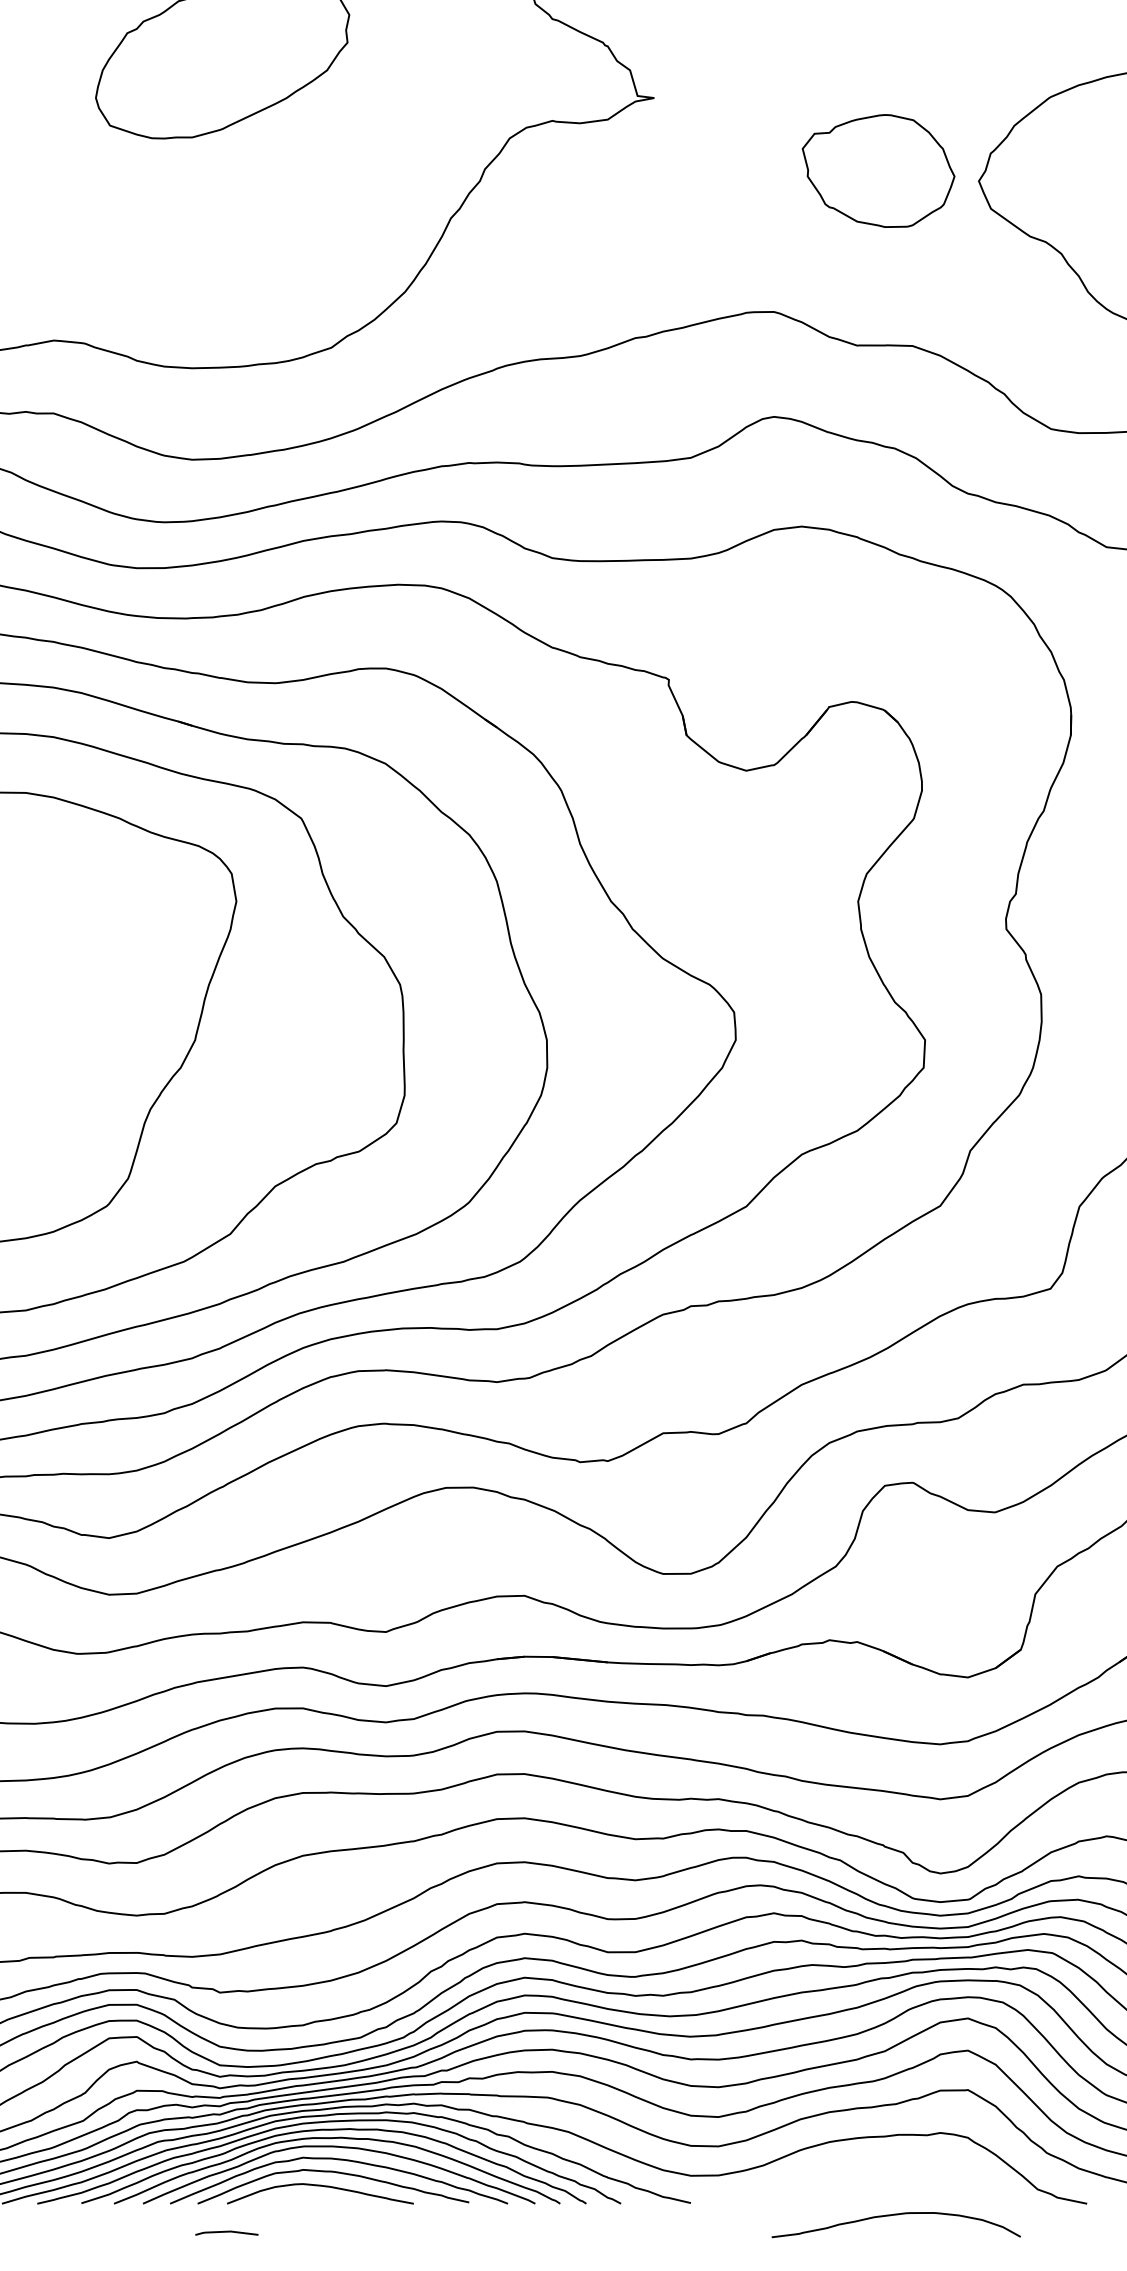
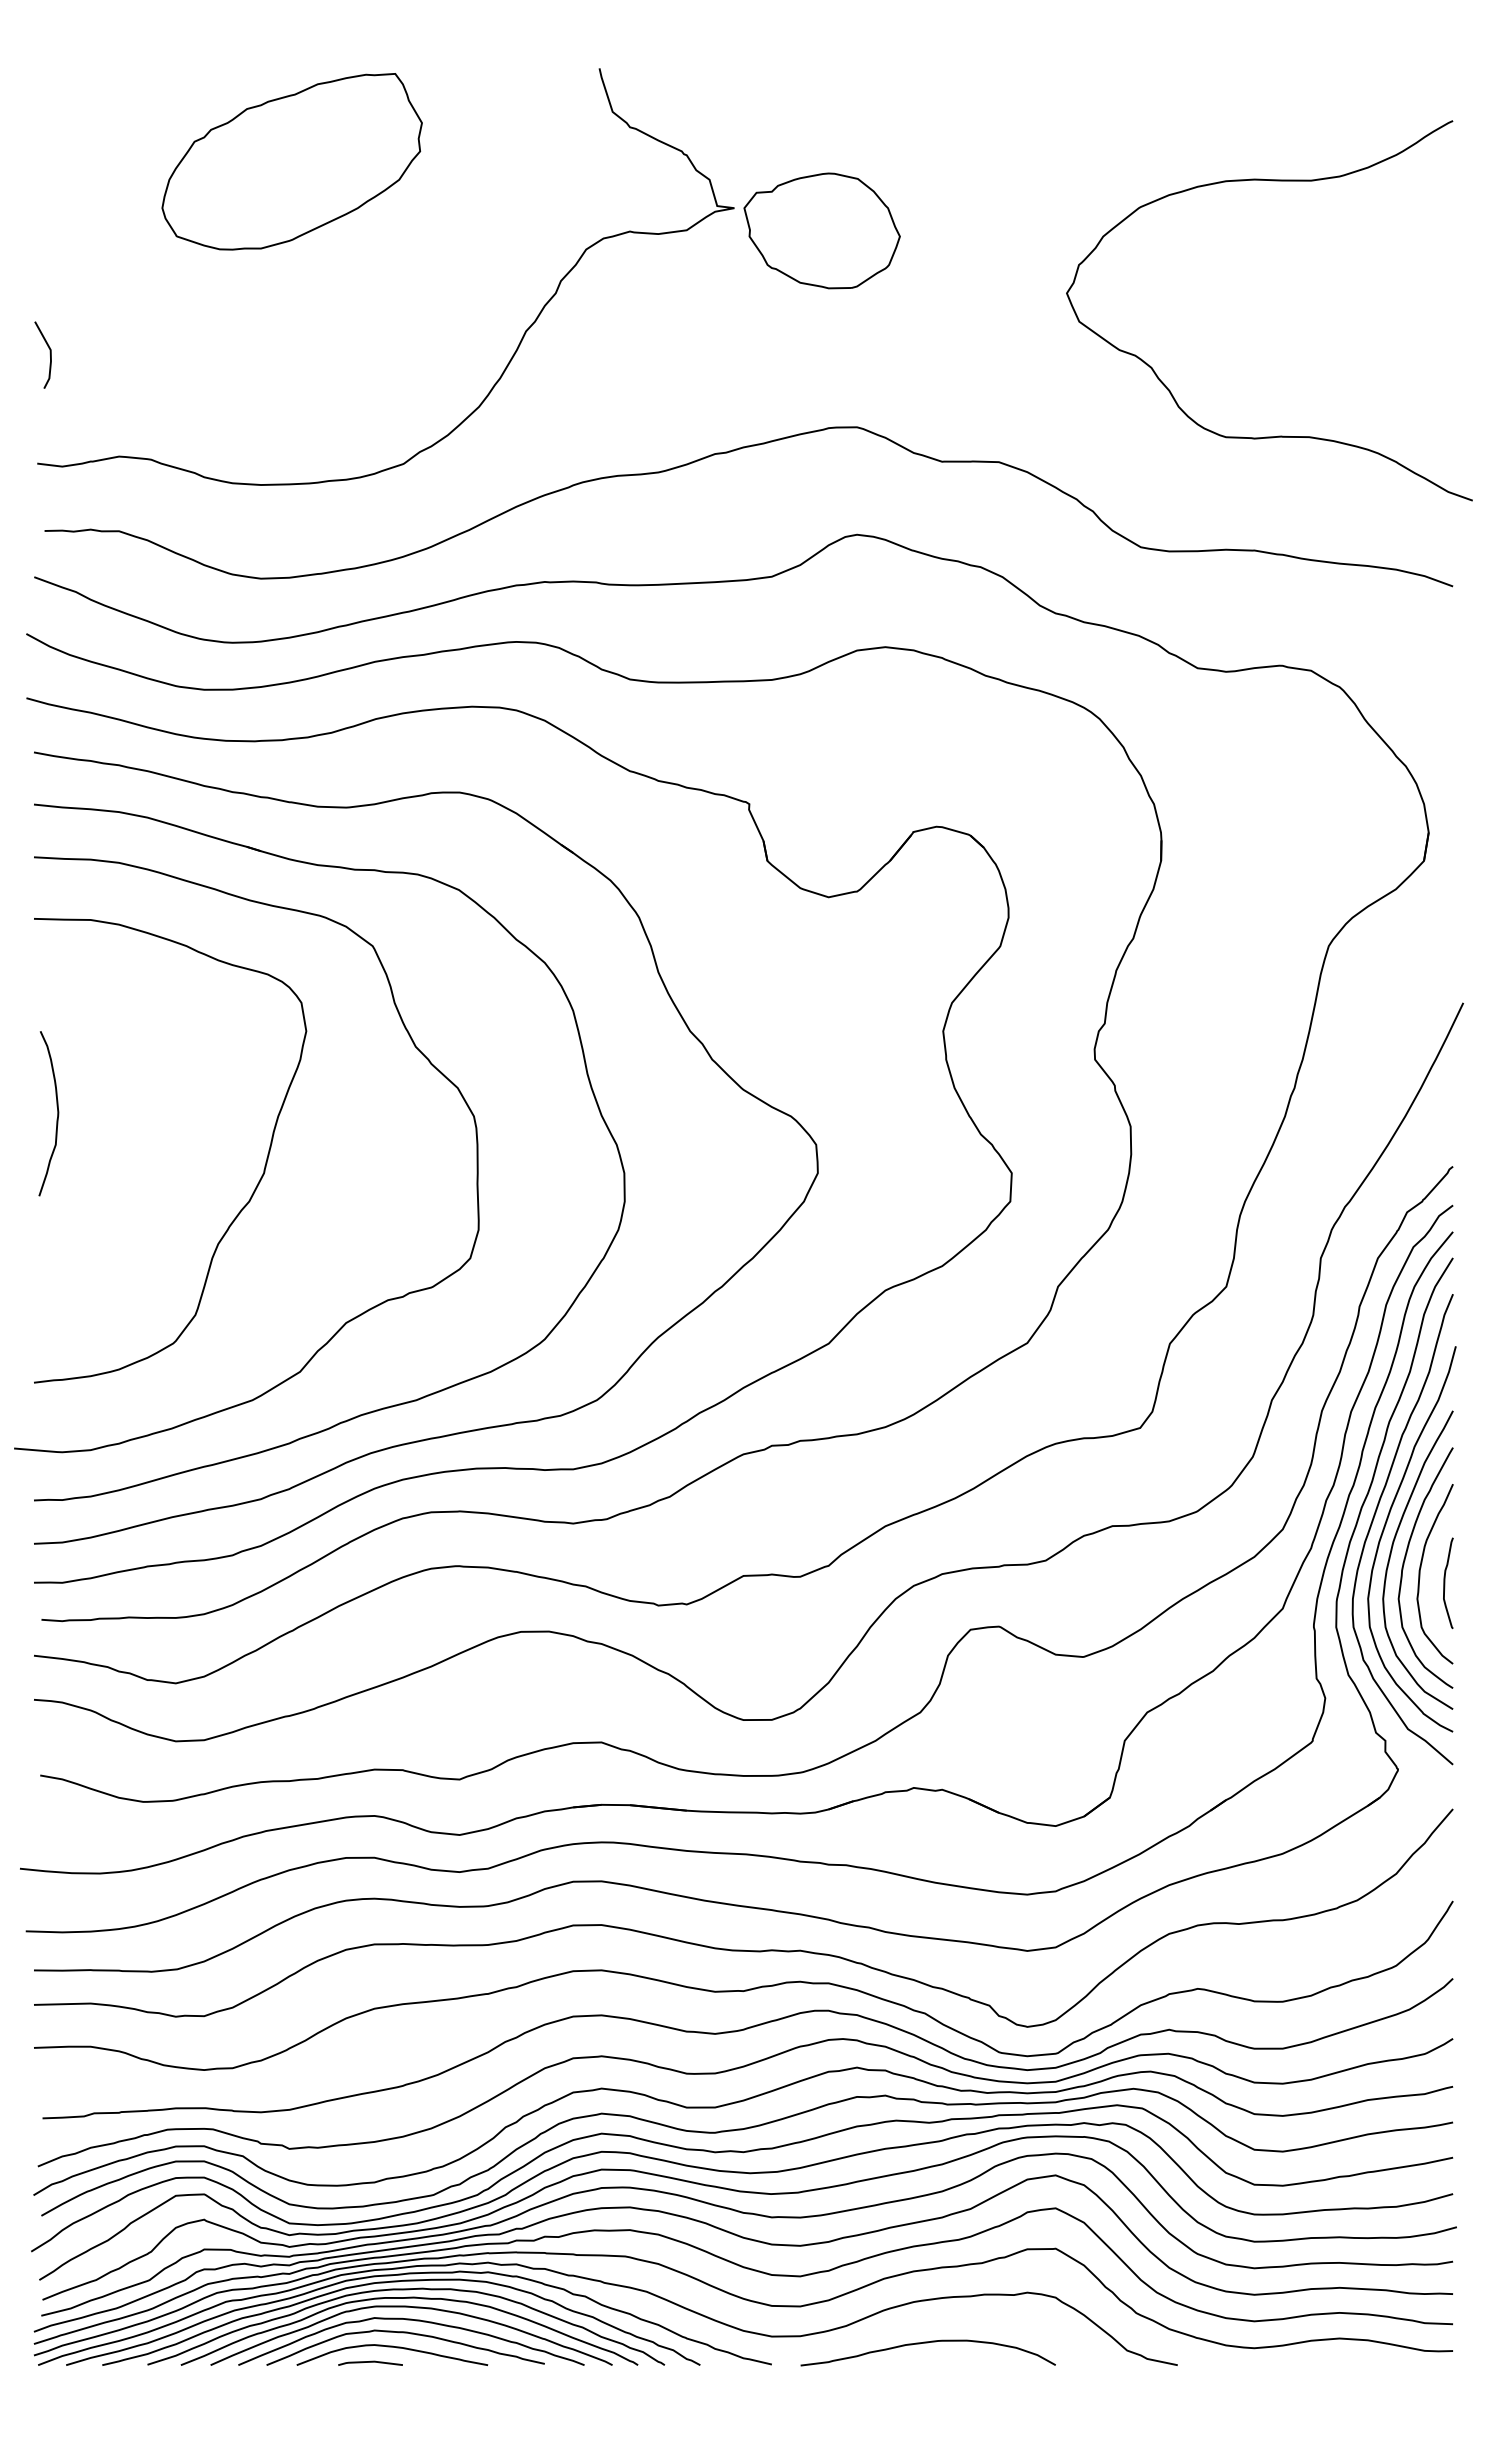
part: (877, 170) -> (821, 230), moved
curve: (895, 2215) -> (927, 2343), moved
line: (226, 2232) -> (370, 2362), moved

